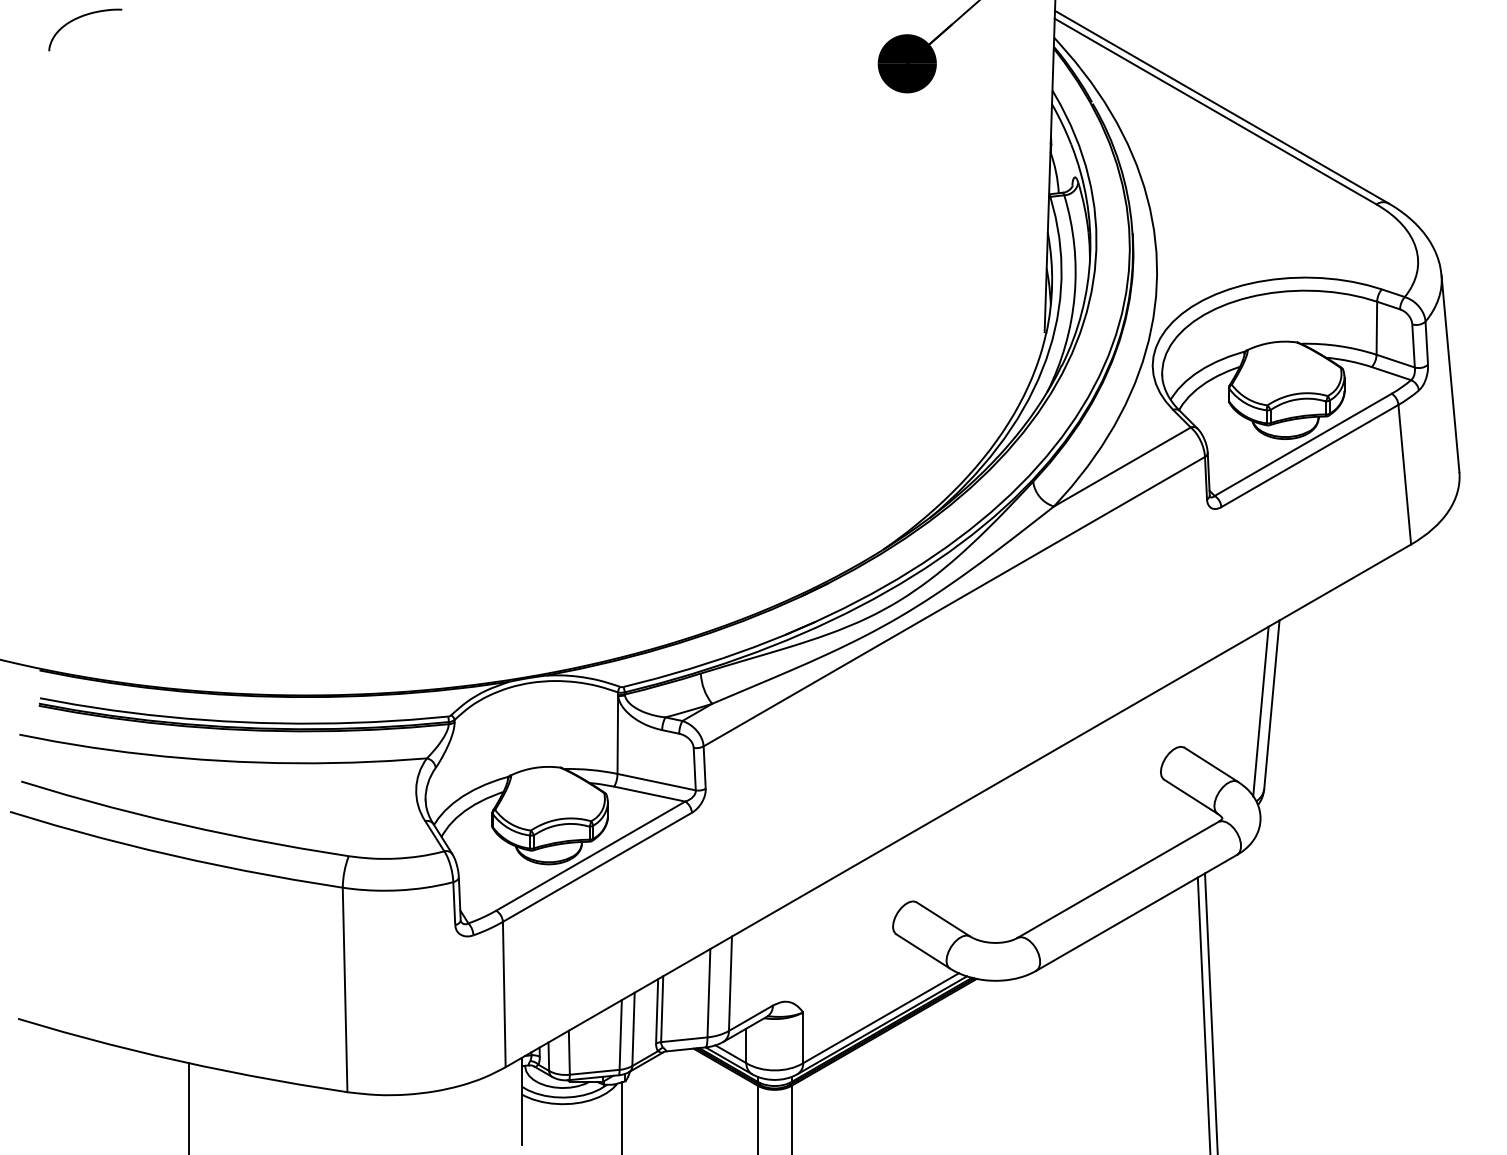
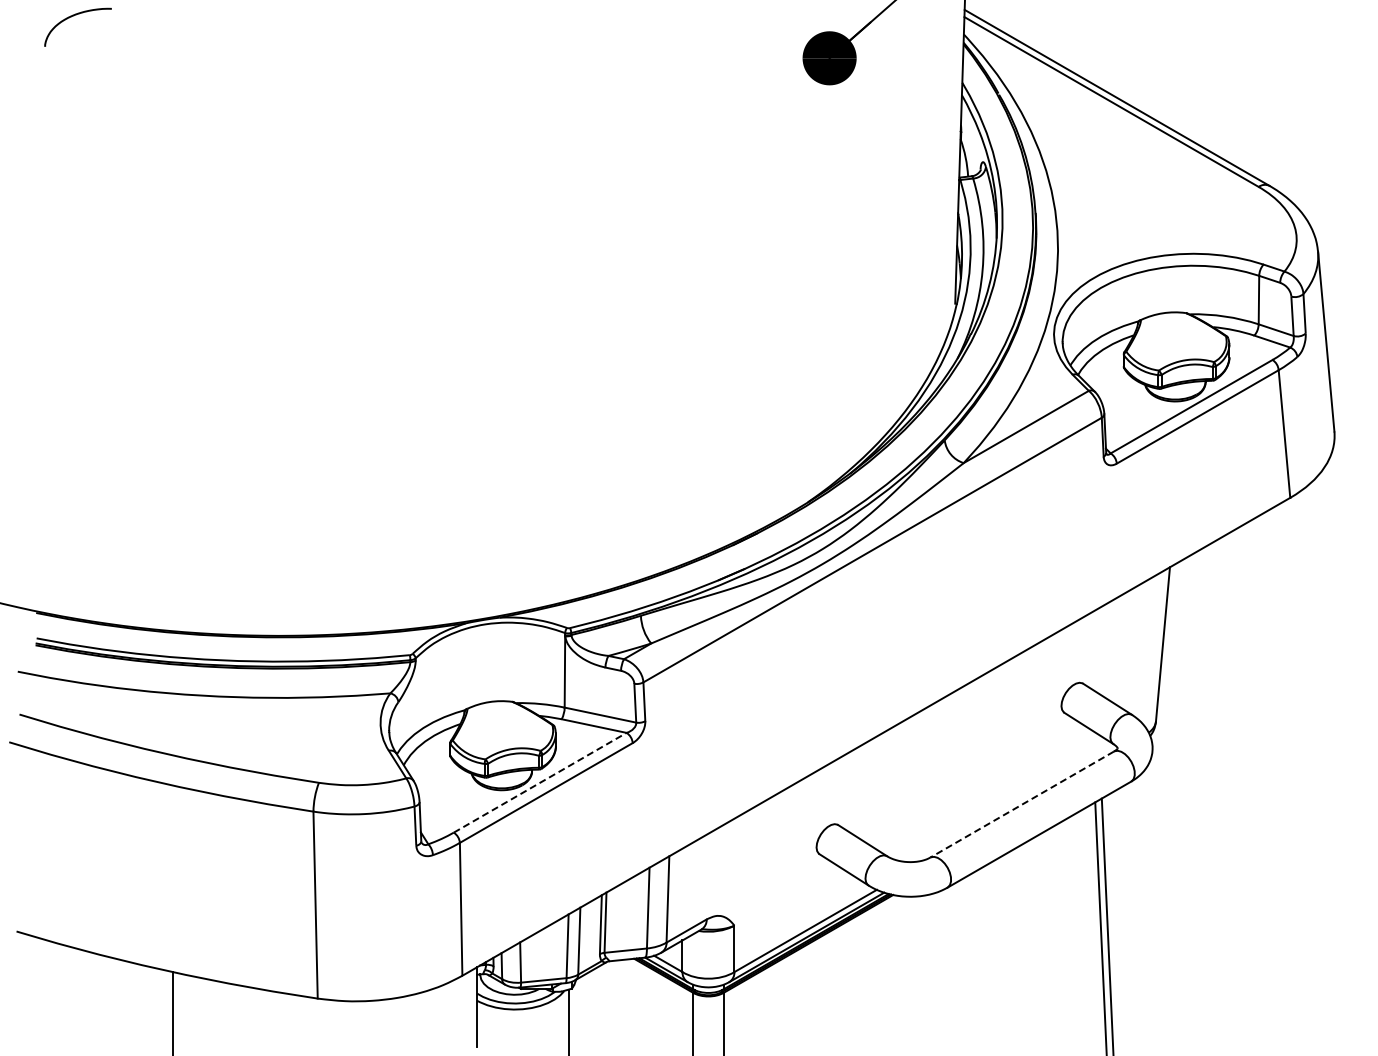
line: (1260, 711) -> (1152, 650), removed
line: (591, 855) -> (540, 782), solid -> dashed
line: (1117, 879) -> (1021, 804), solid -> dashed

